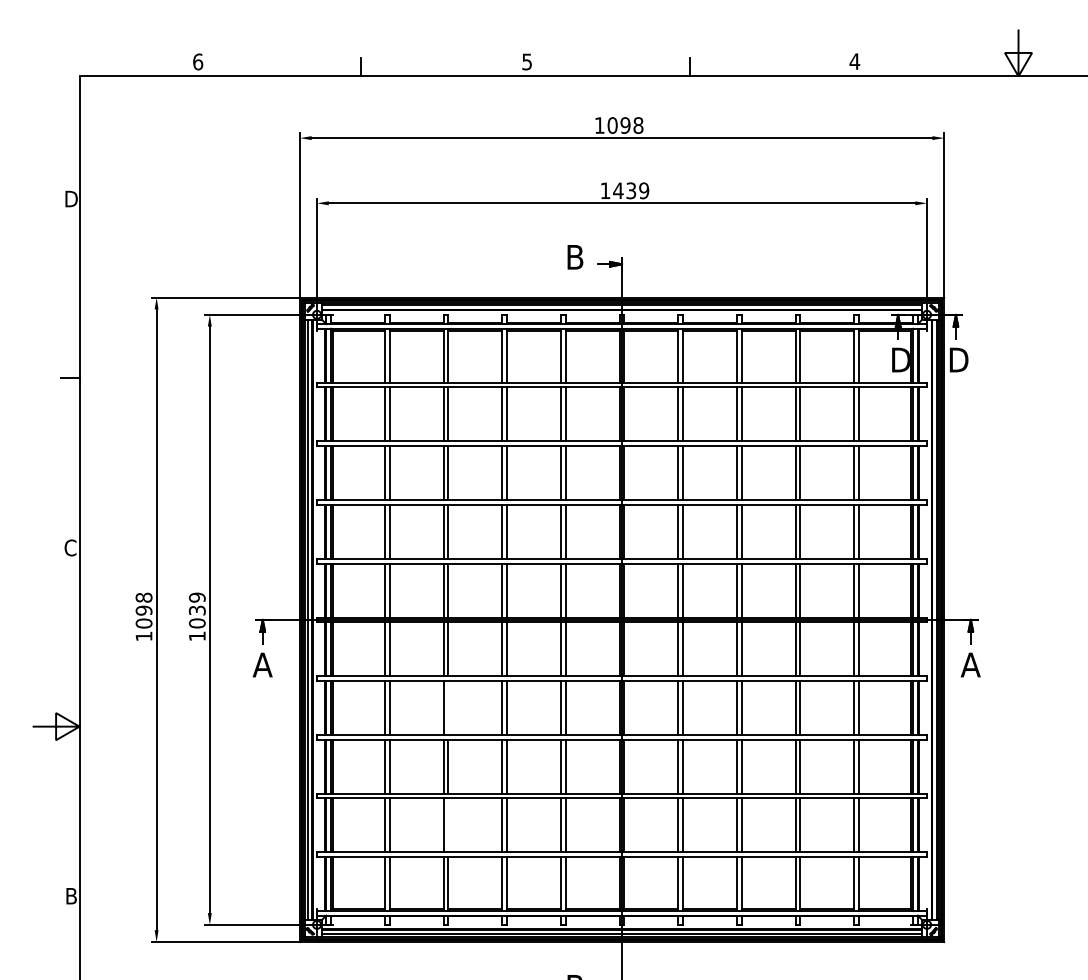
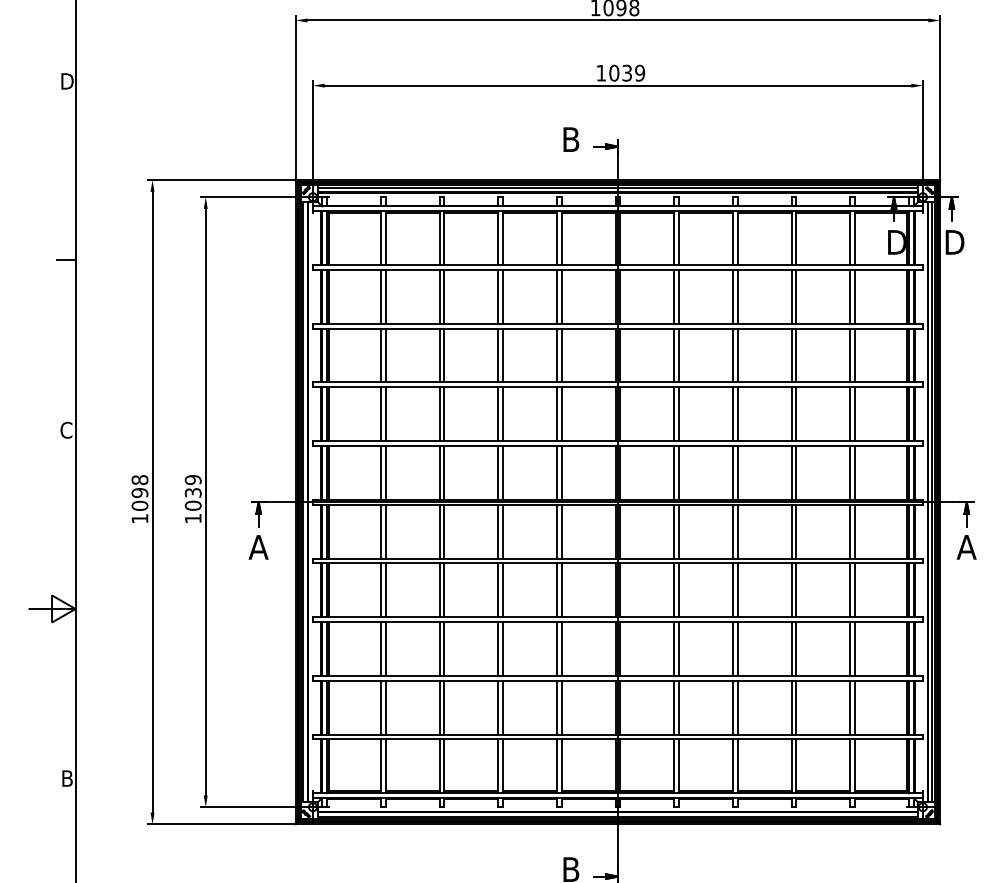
text: (618, 190) -> (614, 72), 1439 -> 1039
line: (448, 707) -> (444, 589), added
line: (448, 825) -> (444, 707), added

